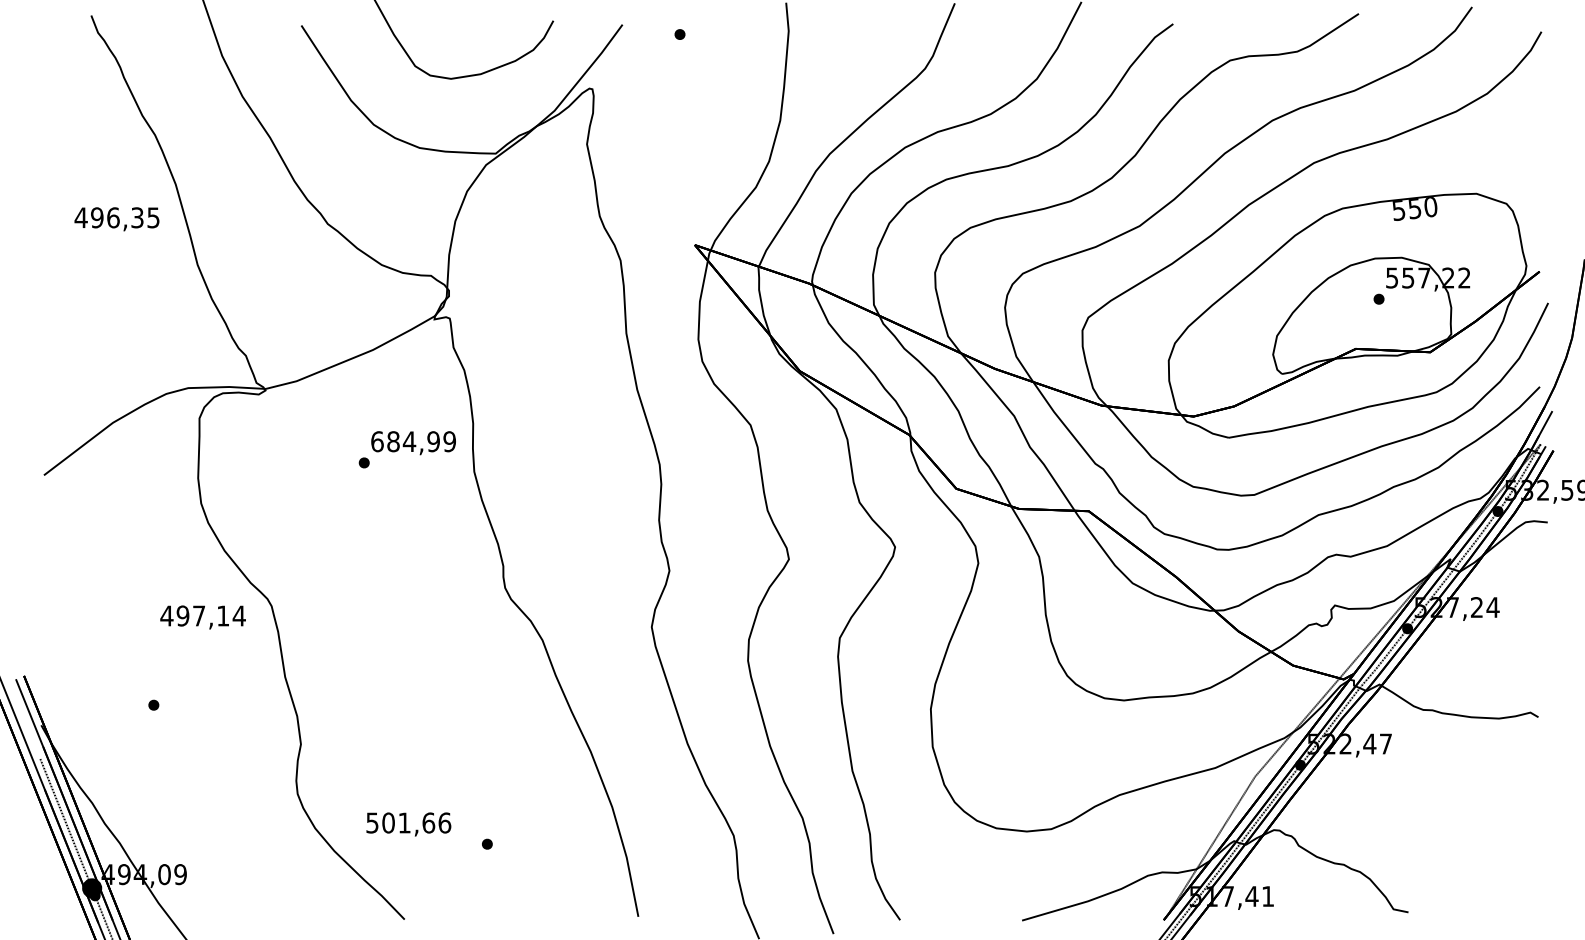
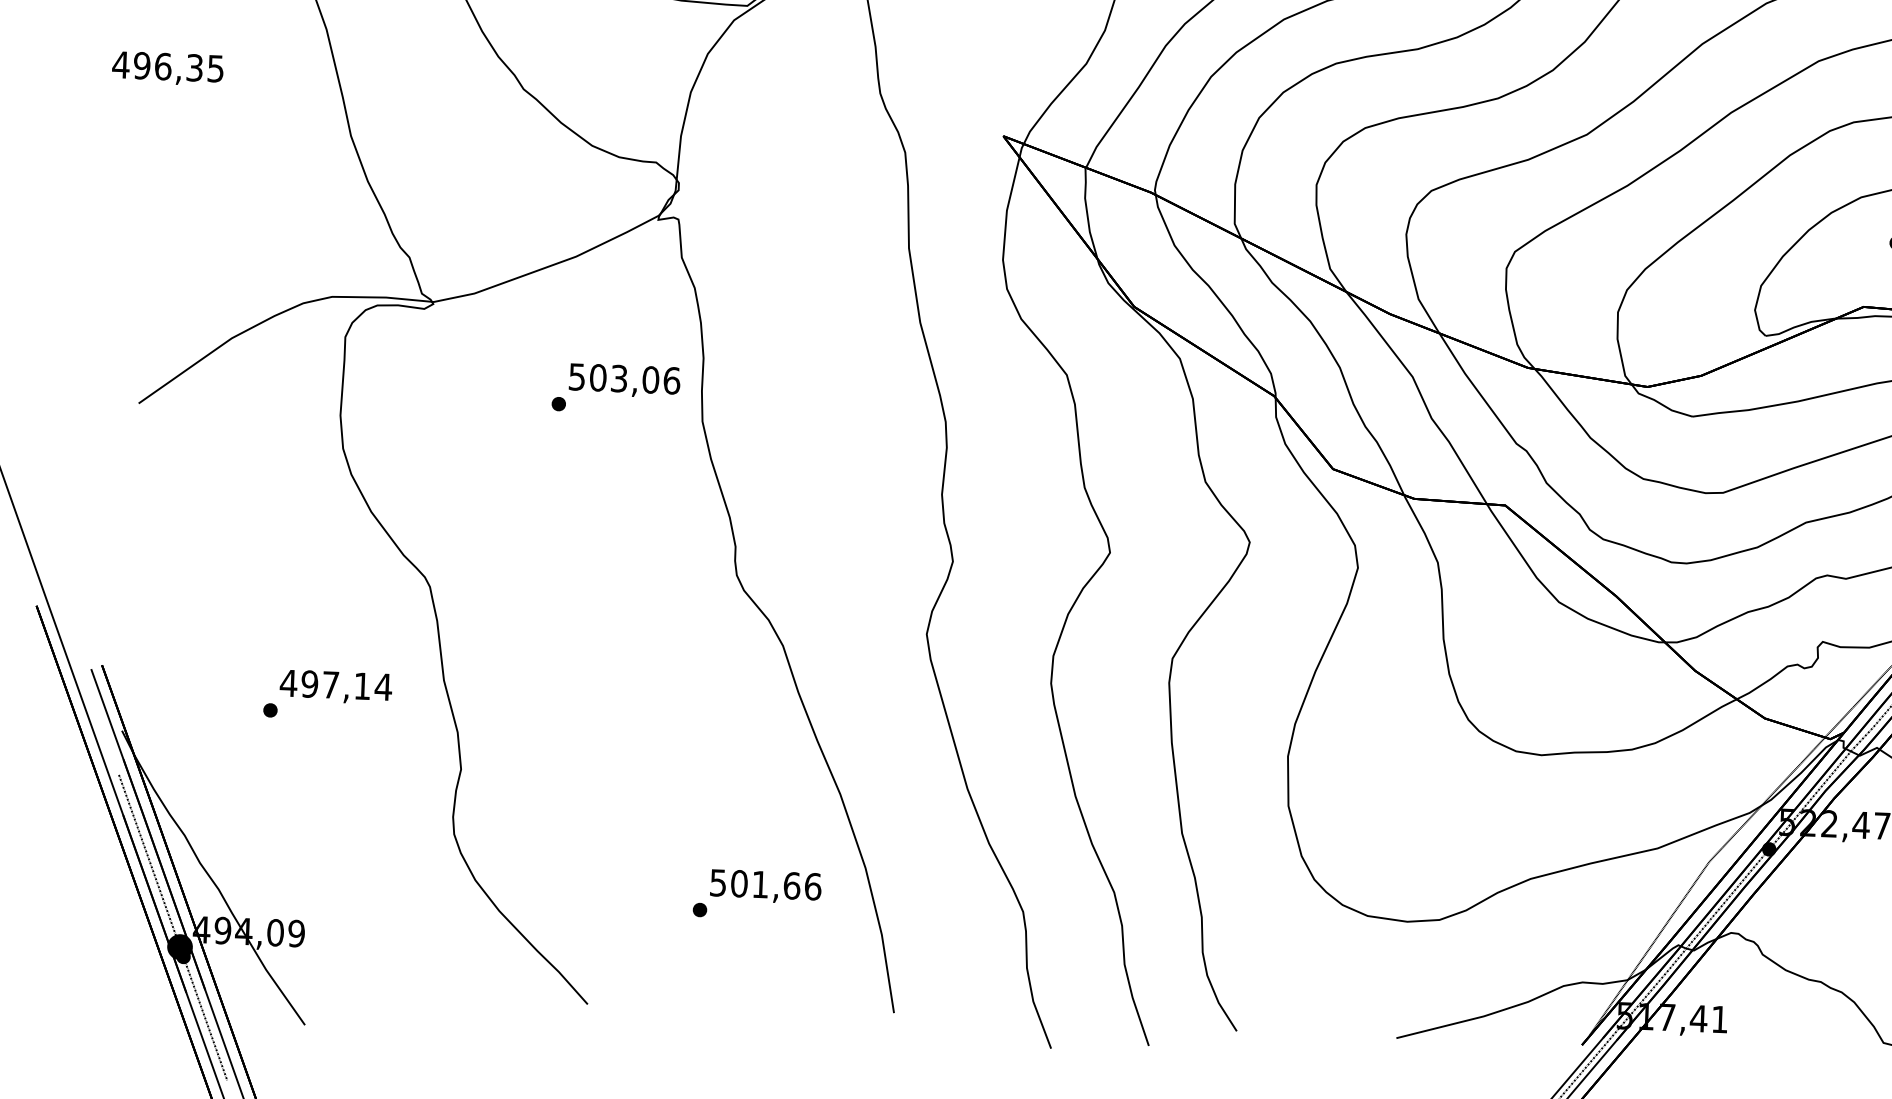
text: (116, 219) -> (167, 69), moved
text: (413, 441) -> (624, 378), 684,99 -> 503,06
text: (202, 617) -> (335, 687), moved
text: (408, 824) -> (765, 886), moved

